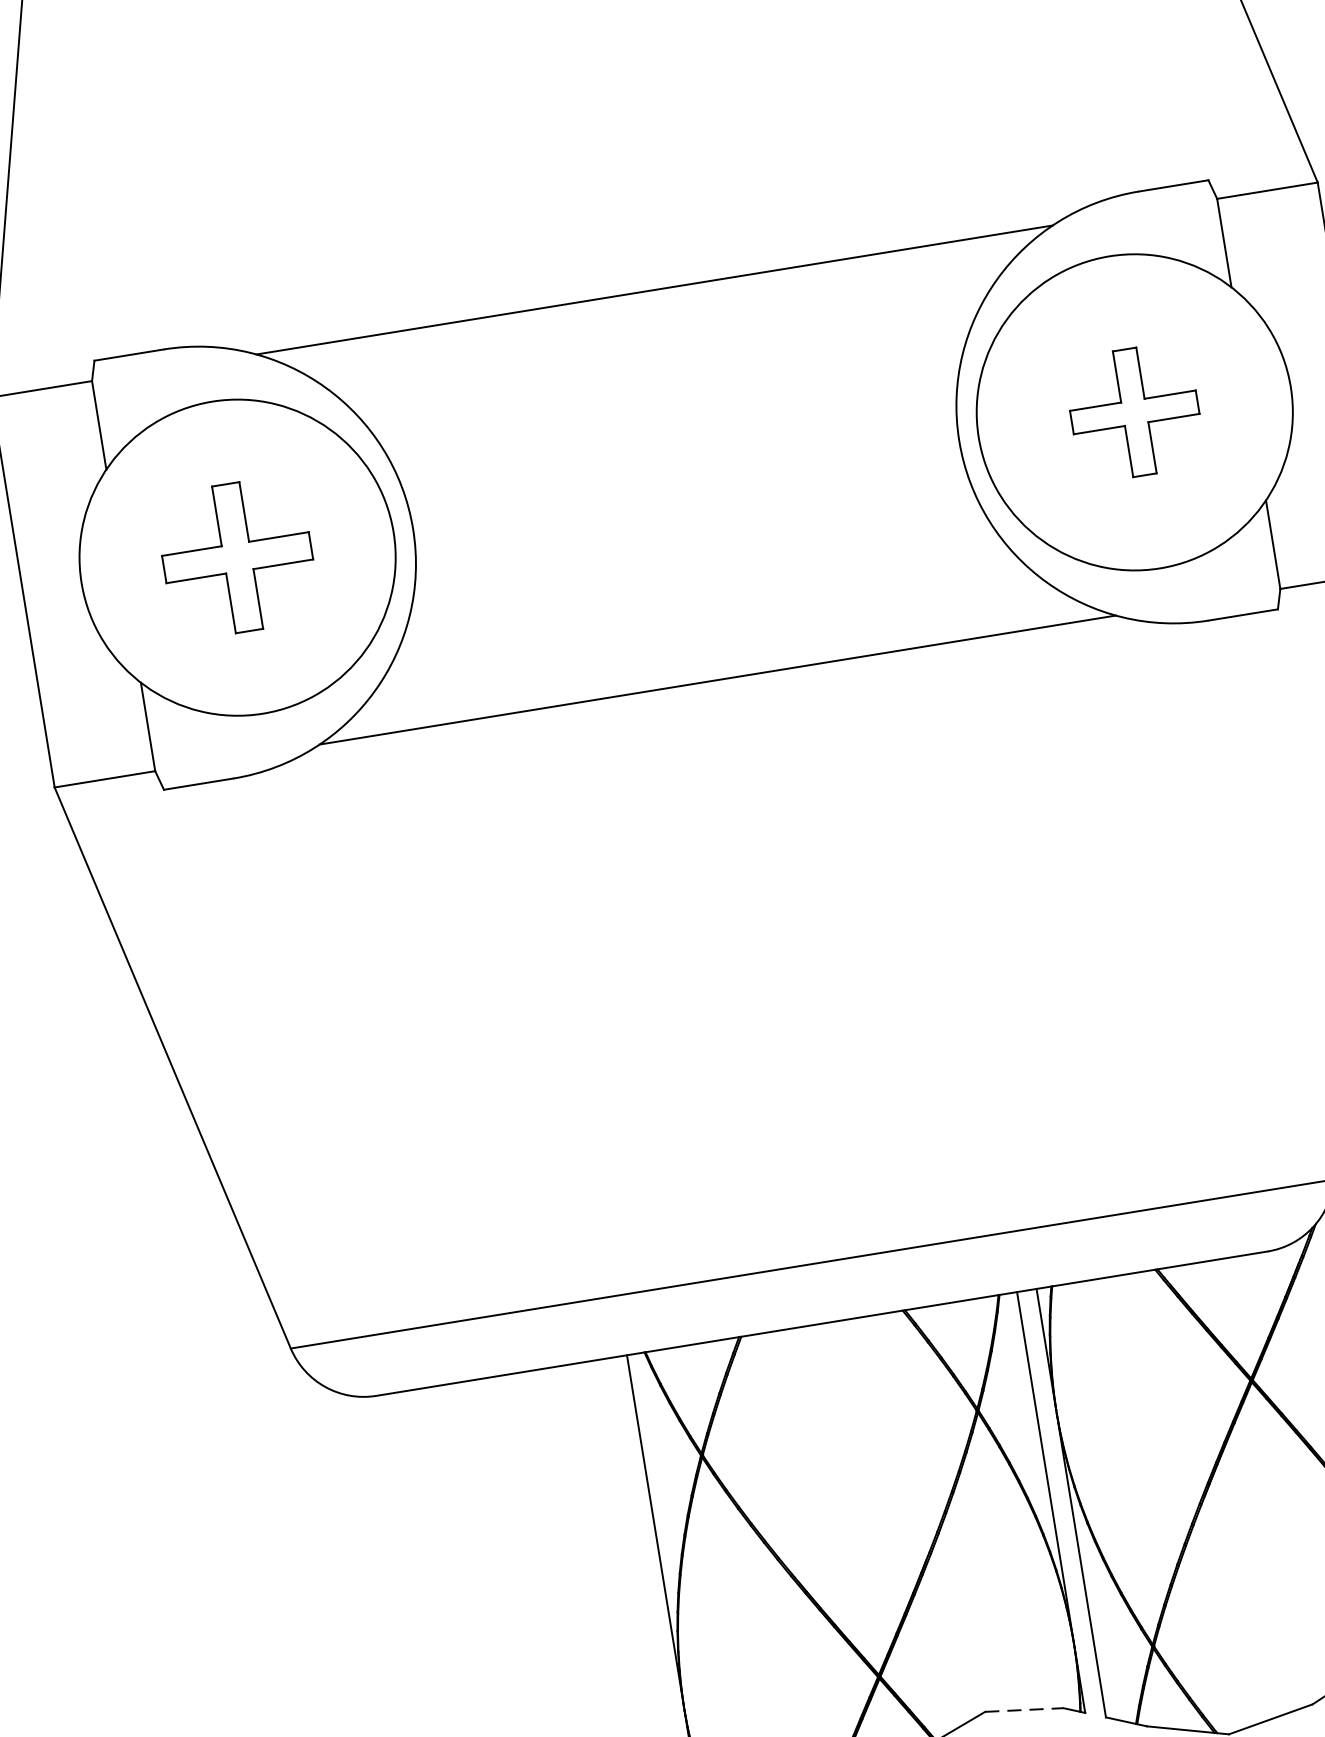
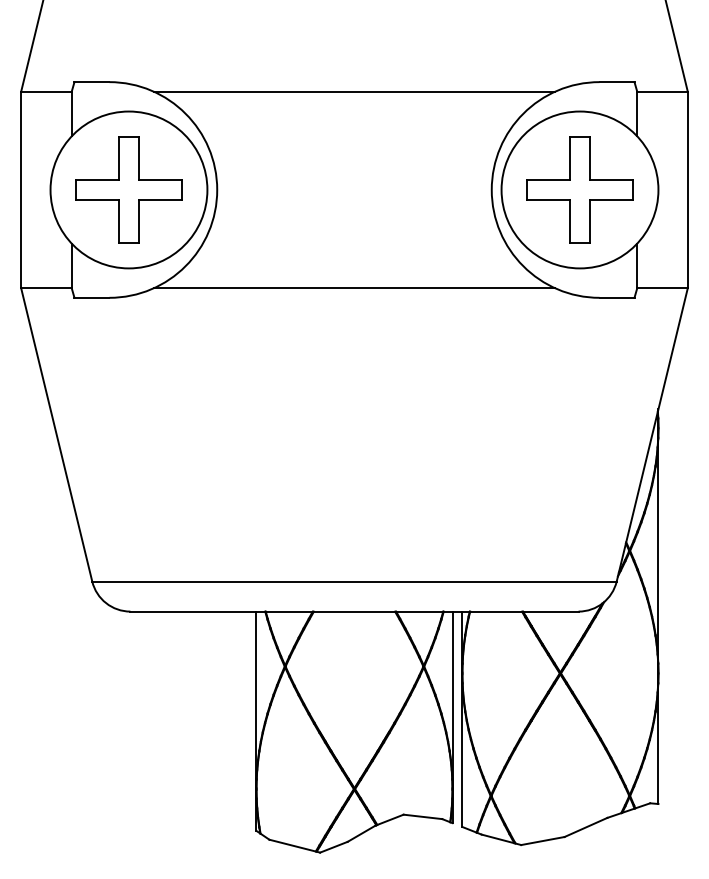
part: (1133, 411) -> (579, 189), size x1.67
part: (236, 556) -> (128, 189), size x1.43
line: (1025, 1709) -> (423, 816), dashed -> solid

